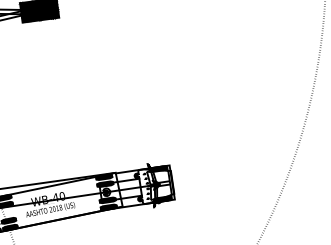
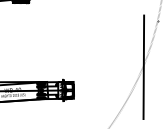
line: (307, 116) -> (143, 67), added

